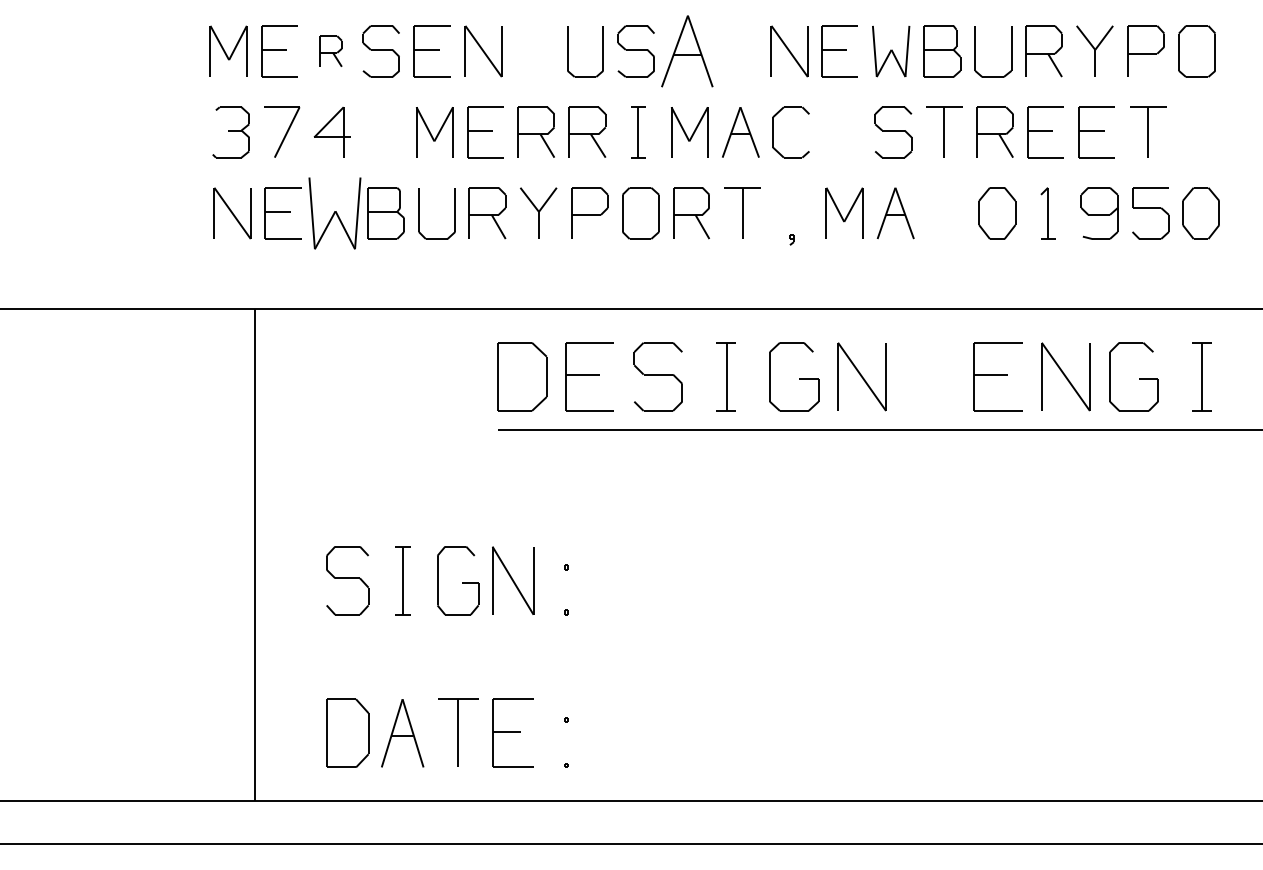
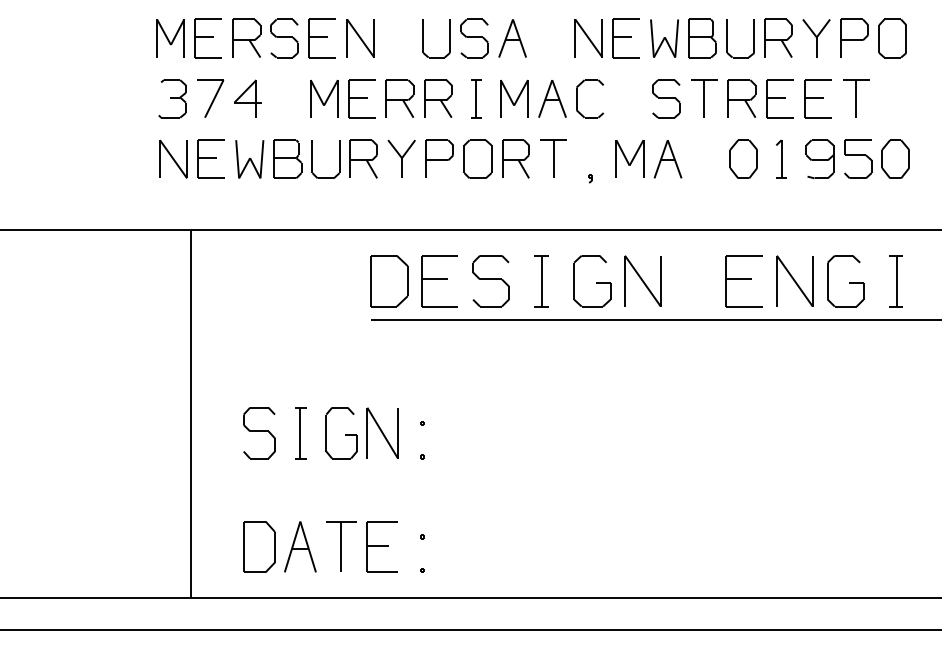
part: (330, 51) -> (246, 38), size x1.67
part: (687, 51) -> (512, 38), size x0.71
part: (334, 213) -> (249, 159), size x0.71

